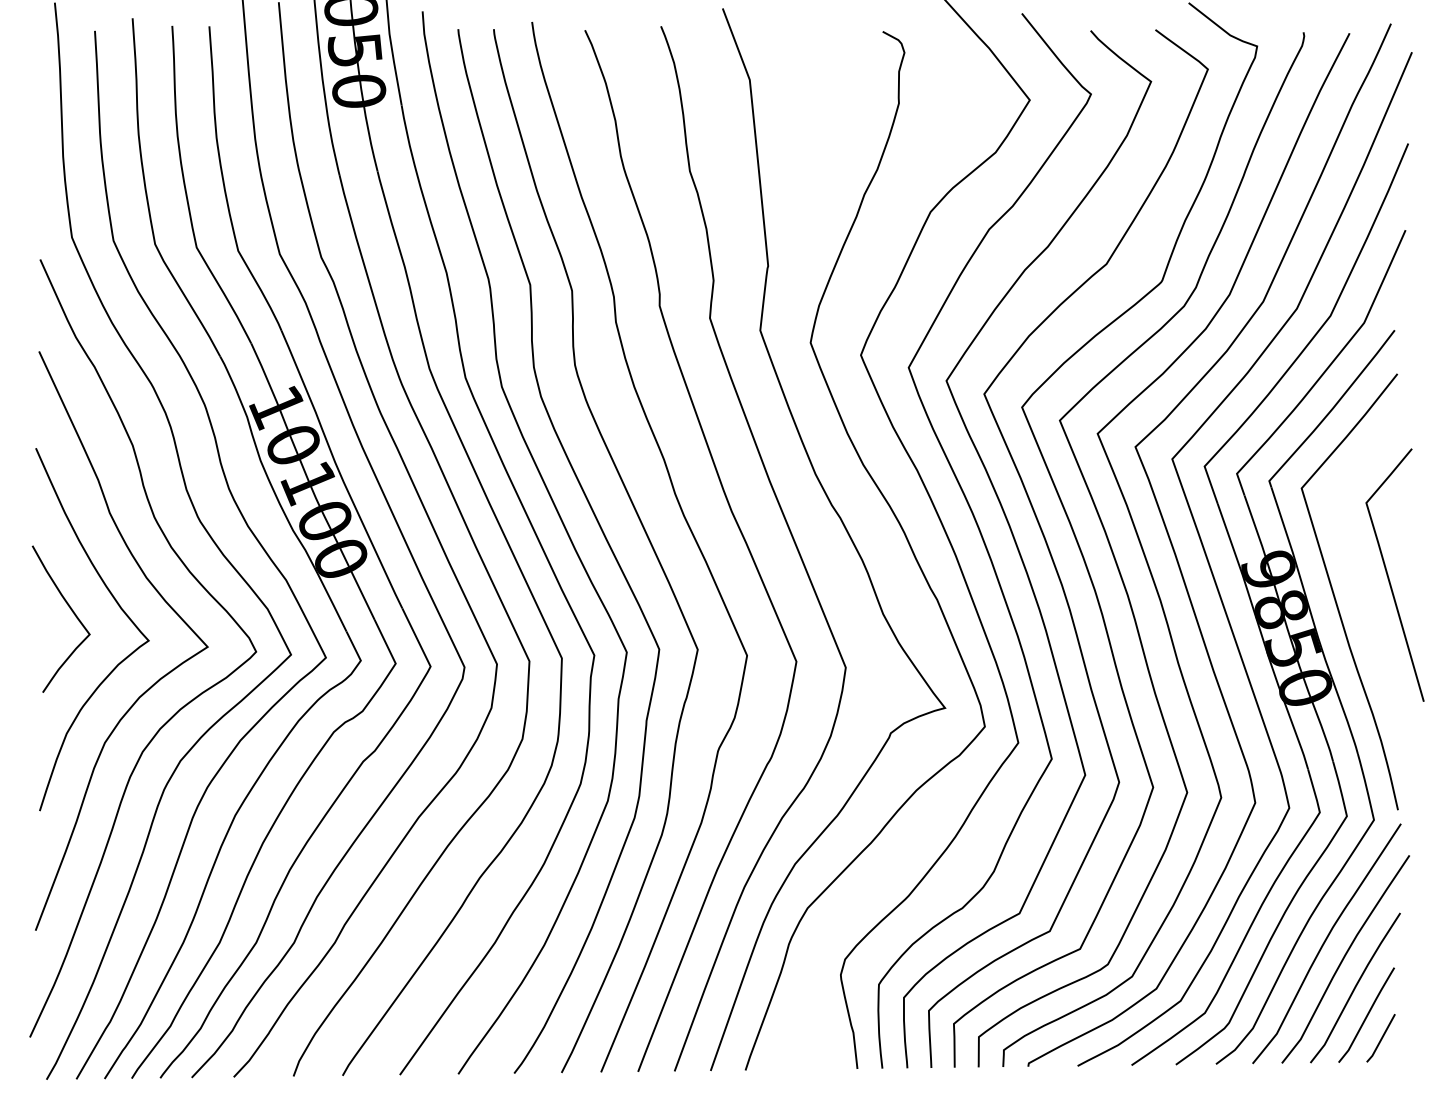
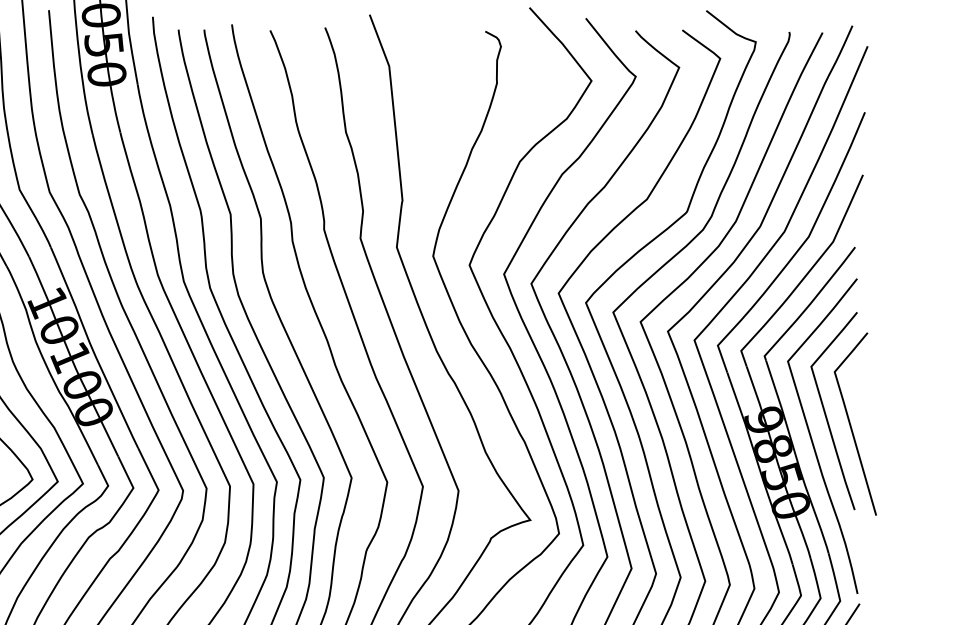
curve: (1354, 561) -> (826, 414), added

